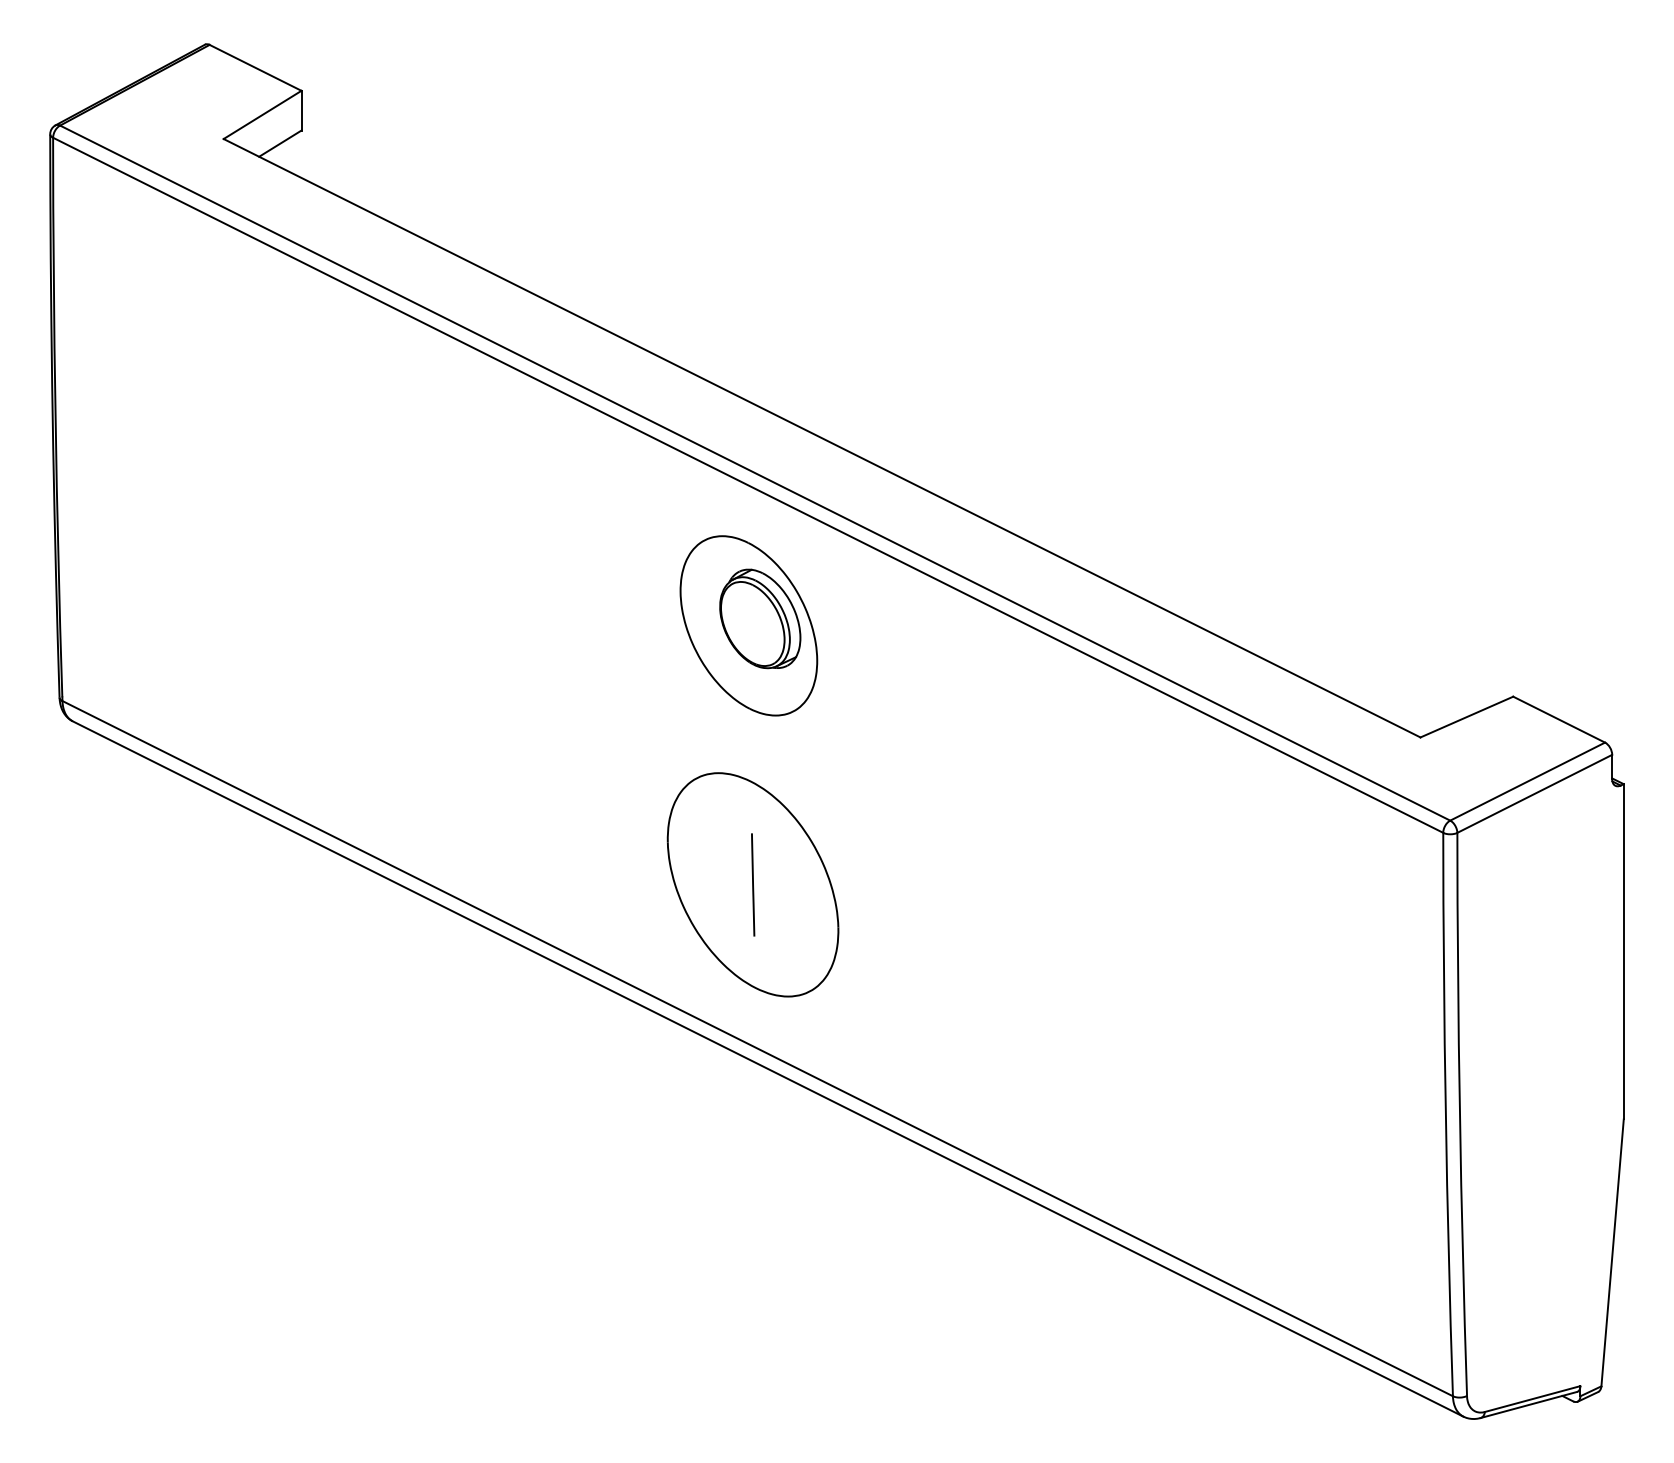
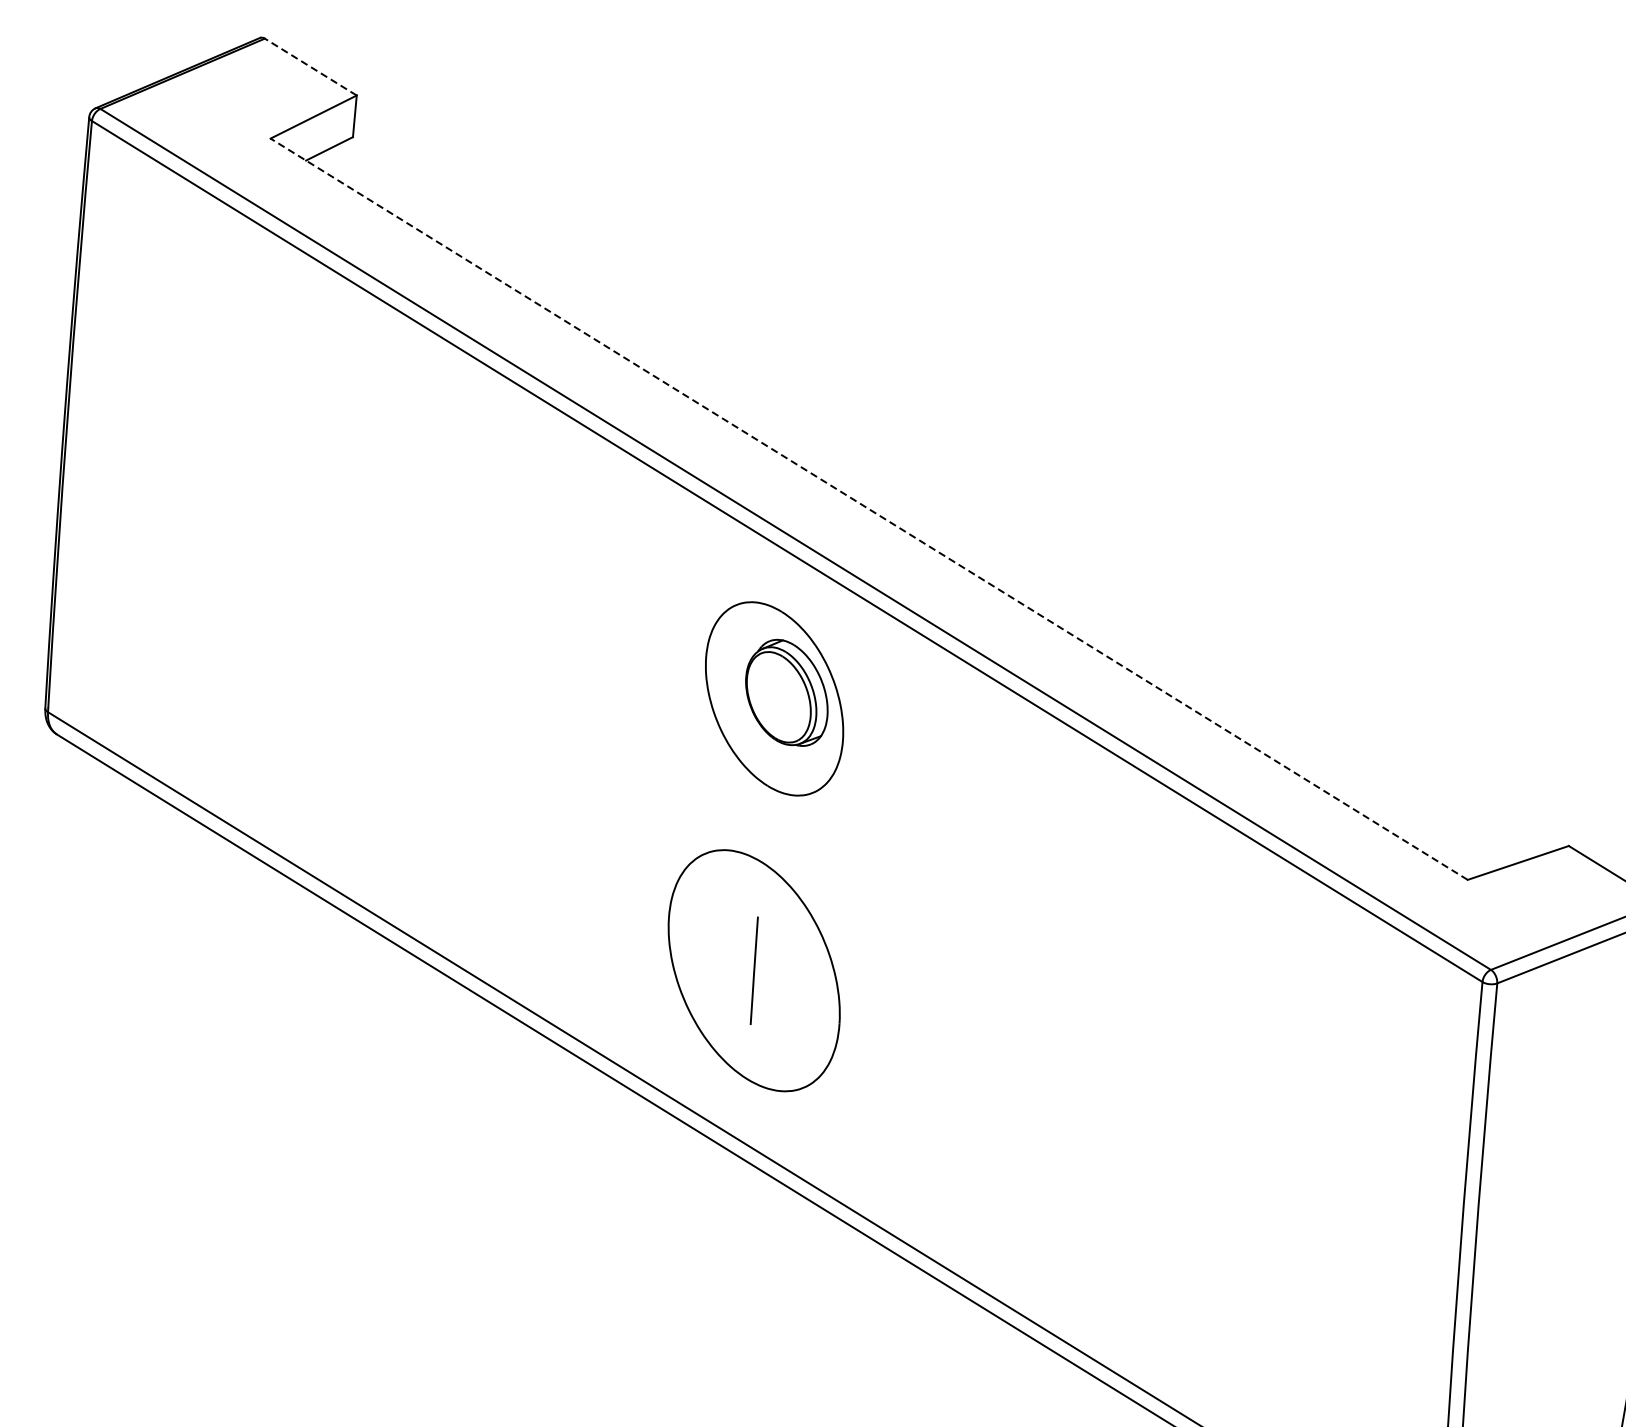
line: (255, 67) -> (310, 66), solid -> dashed
line: (821, 438) -> (868, 509), solid -> dashed

